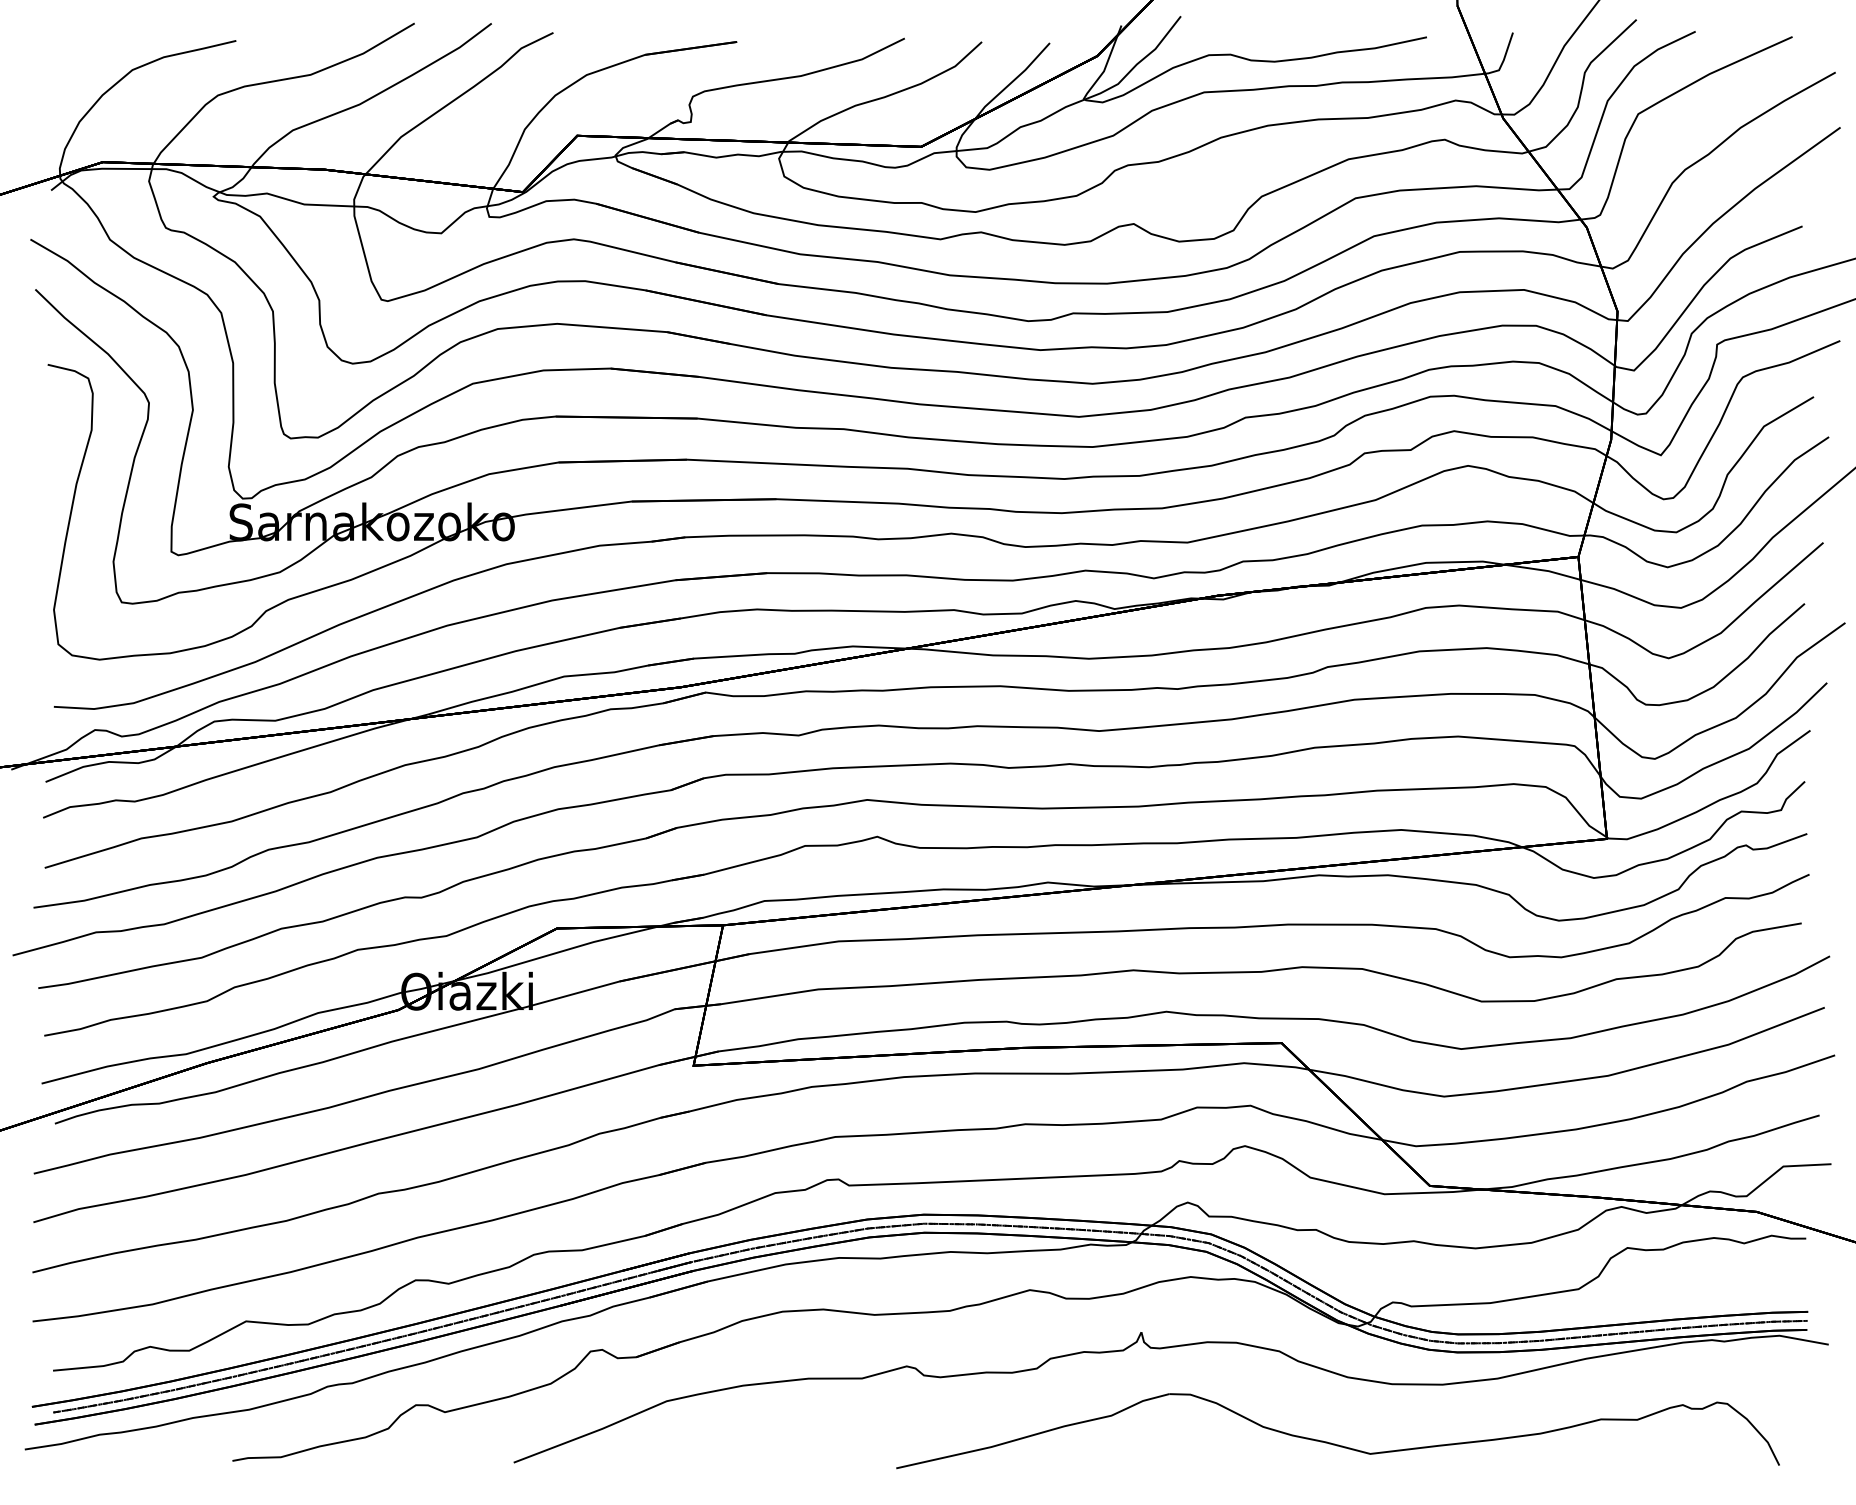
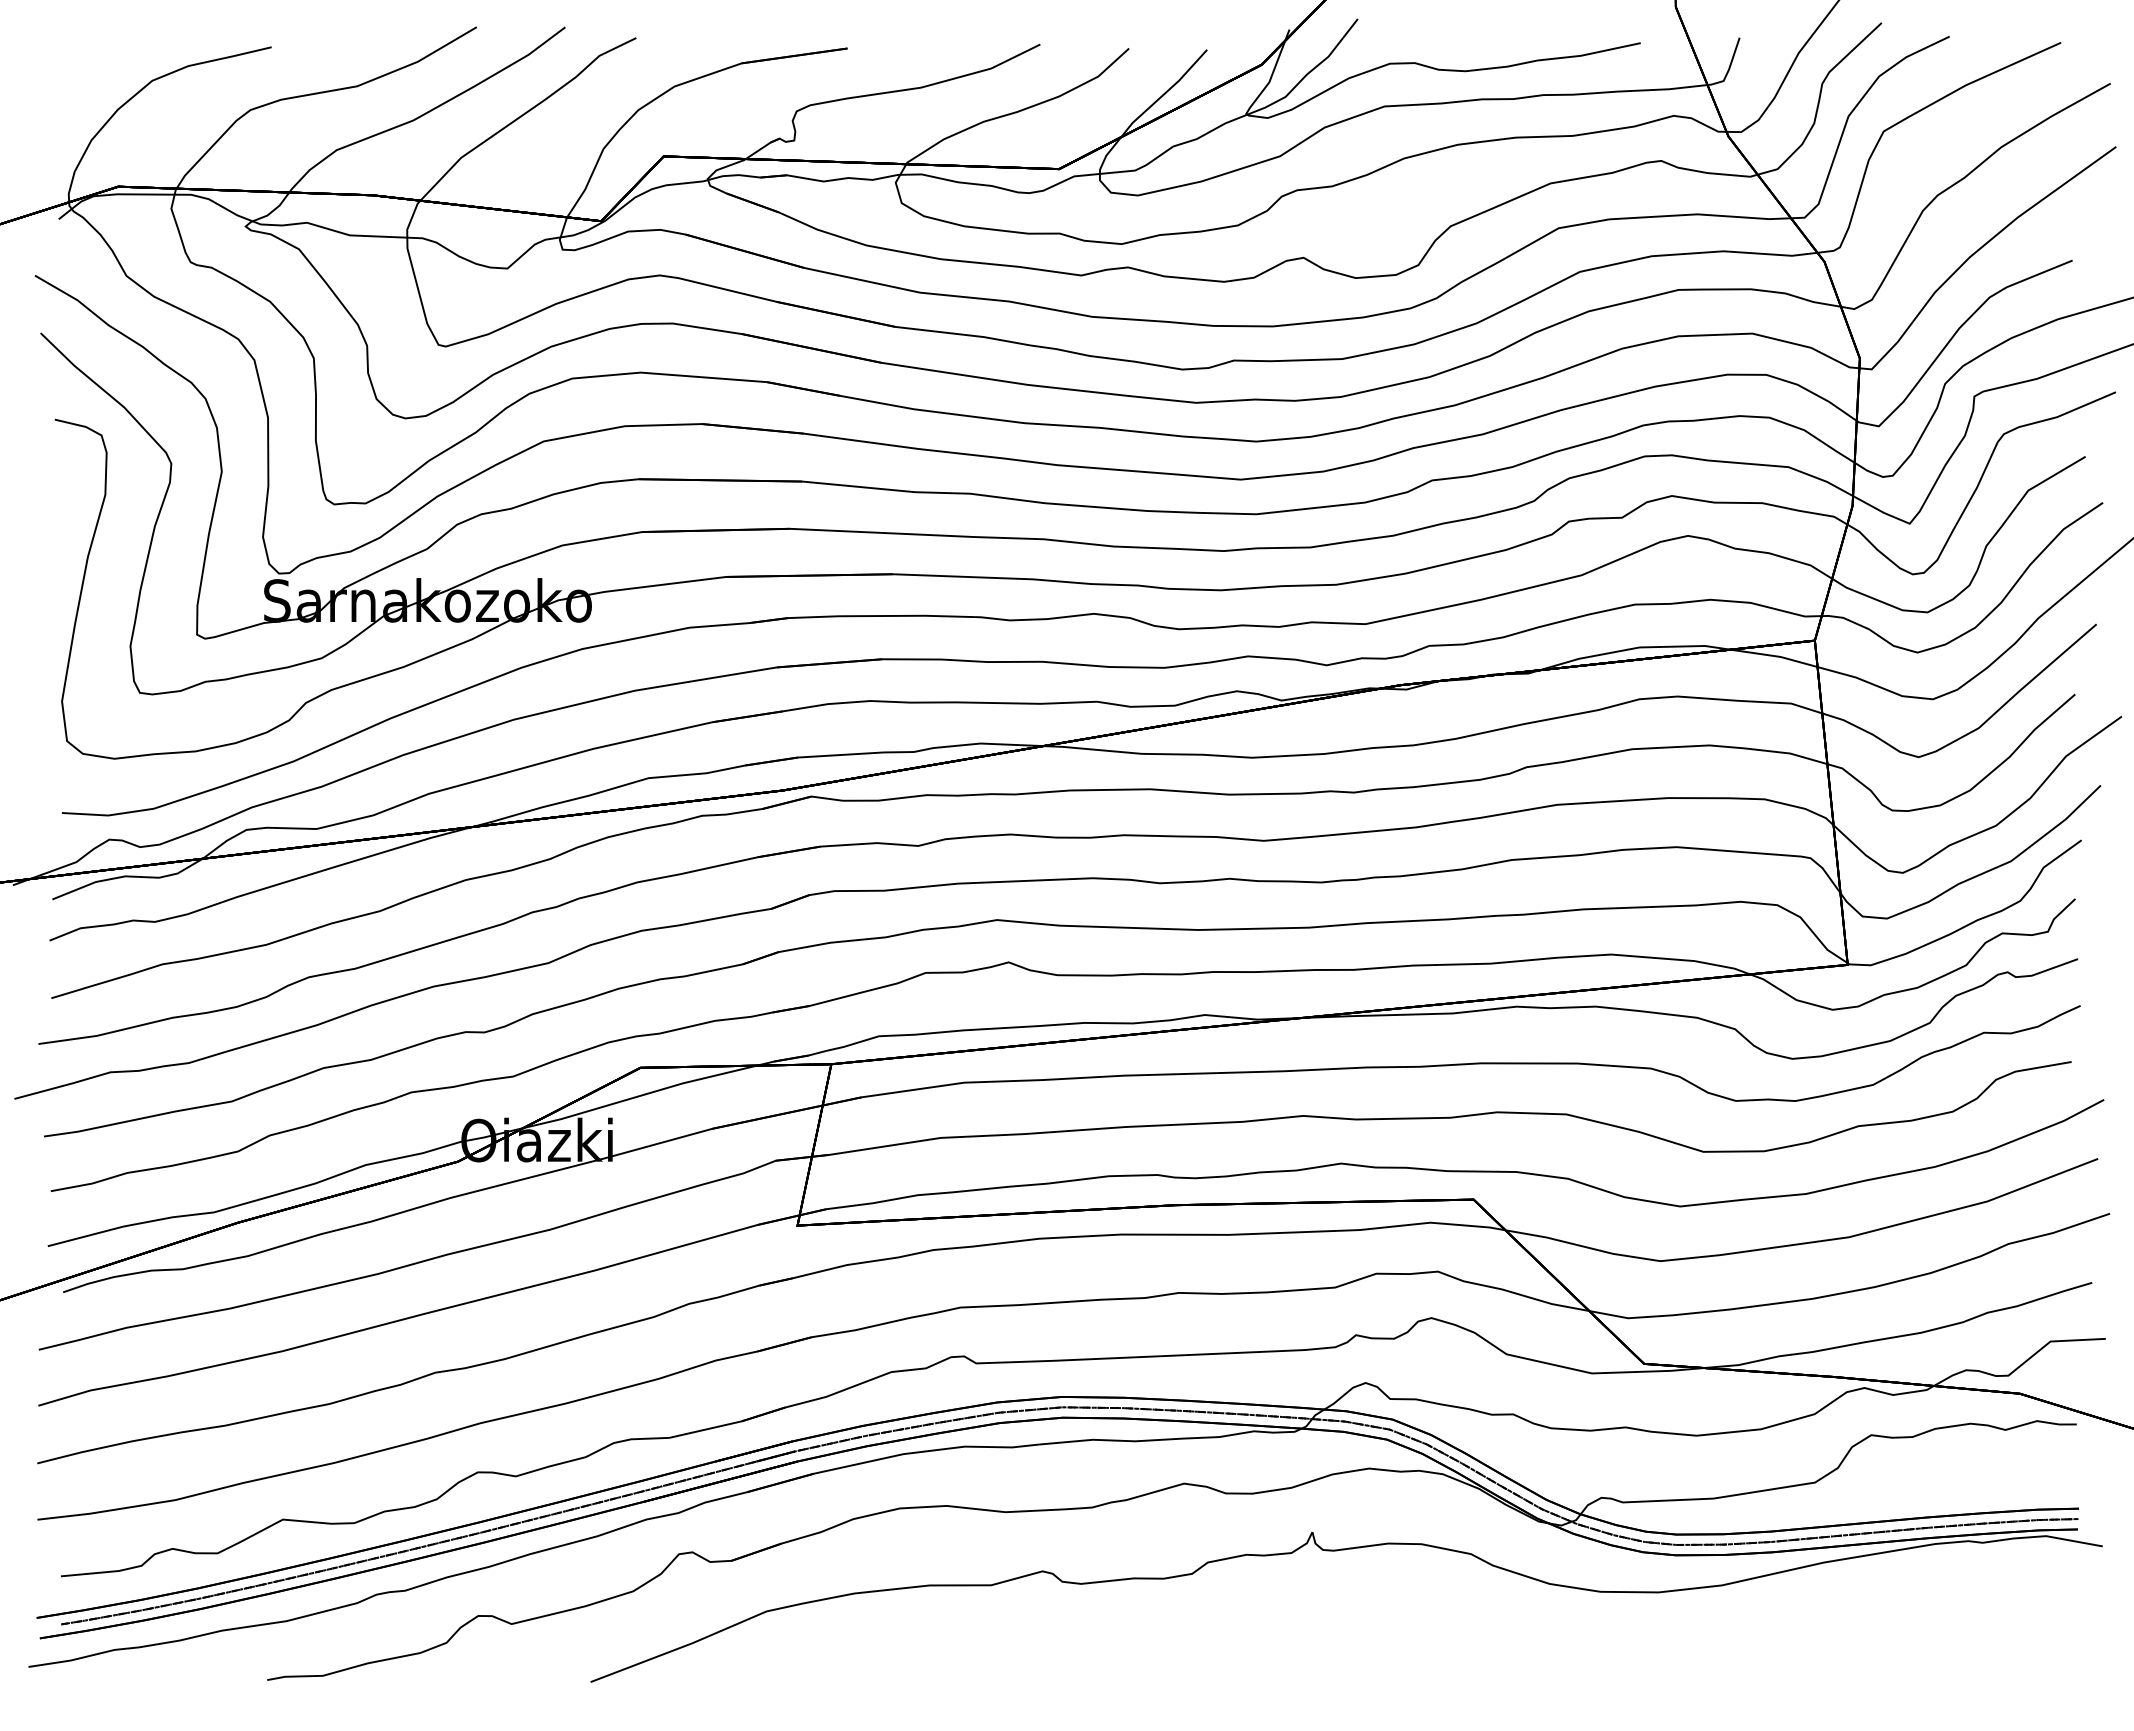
part: (1336, 1443) -> (1536, 1660), removed

